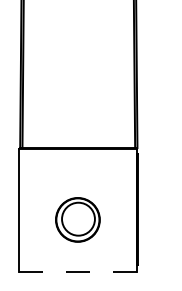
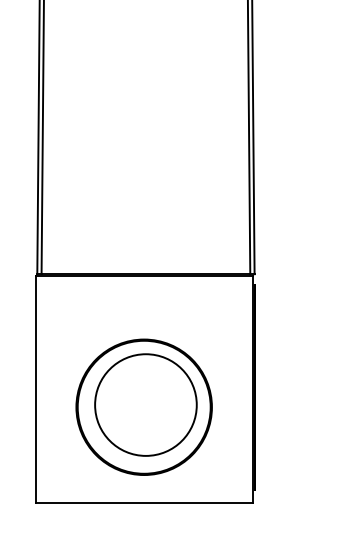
part: (77, 219) -> (143, 406), size x1.67
line: (77, 271) -> (143, 502), dashed -> solid

